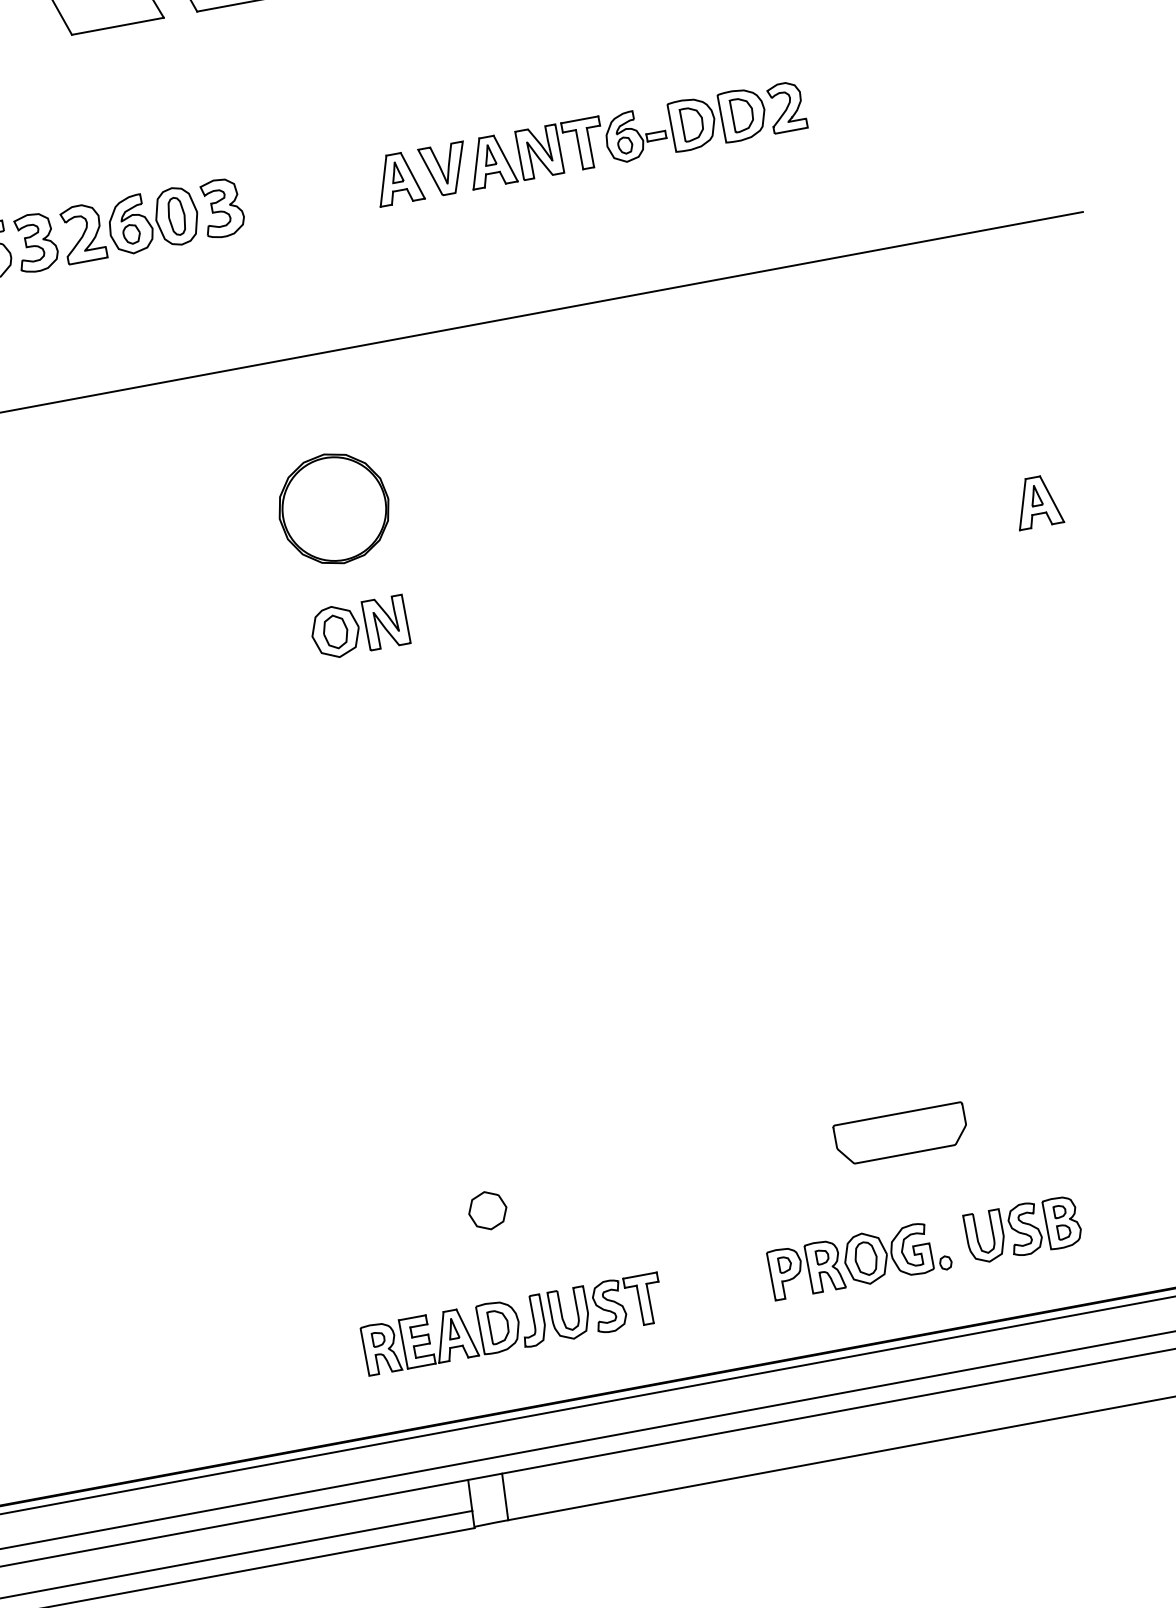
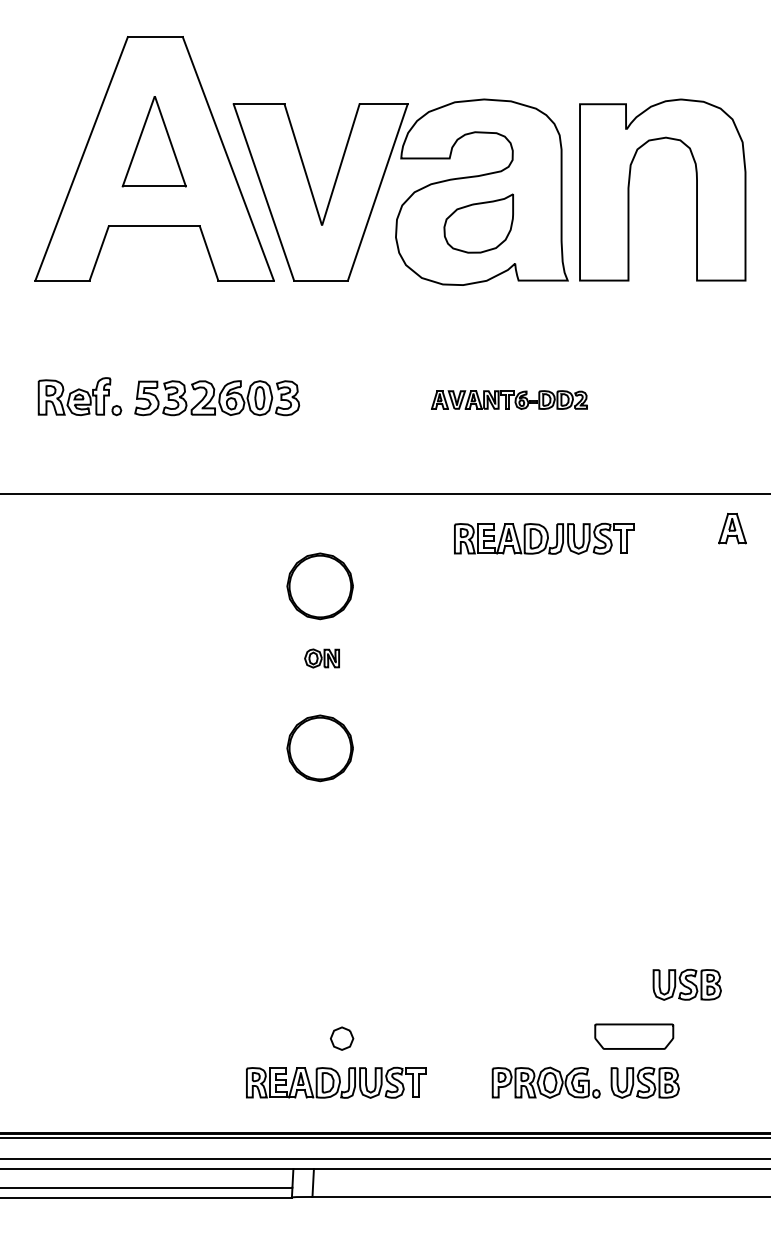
part: (589, 142) -> (509, 399), size x0.6
part: (689, 361) -> (544, 538), added
part: (1037, 501) -> (732, 528), moved
part: (358, 627) -> (321, 658), size x0.6
part: (382, 777) -> (319, 748), added
part: (1061, 1054) -> (686, 984), added
part: (901, 1133) -> (634, 1036), moved
part: (488, 1210) -> (342, 1038), moved

